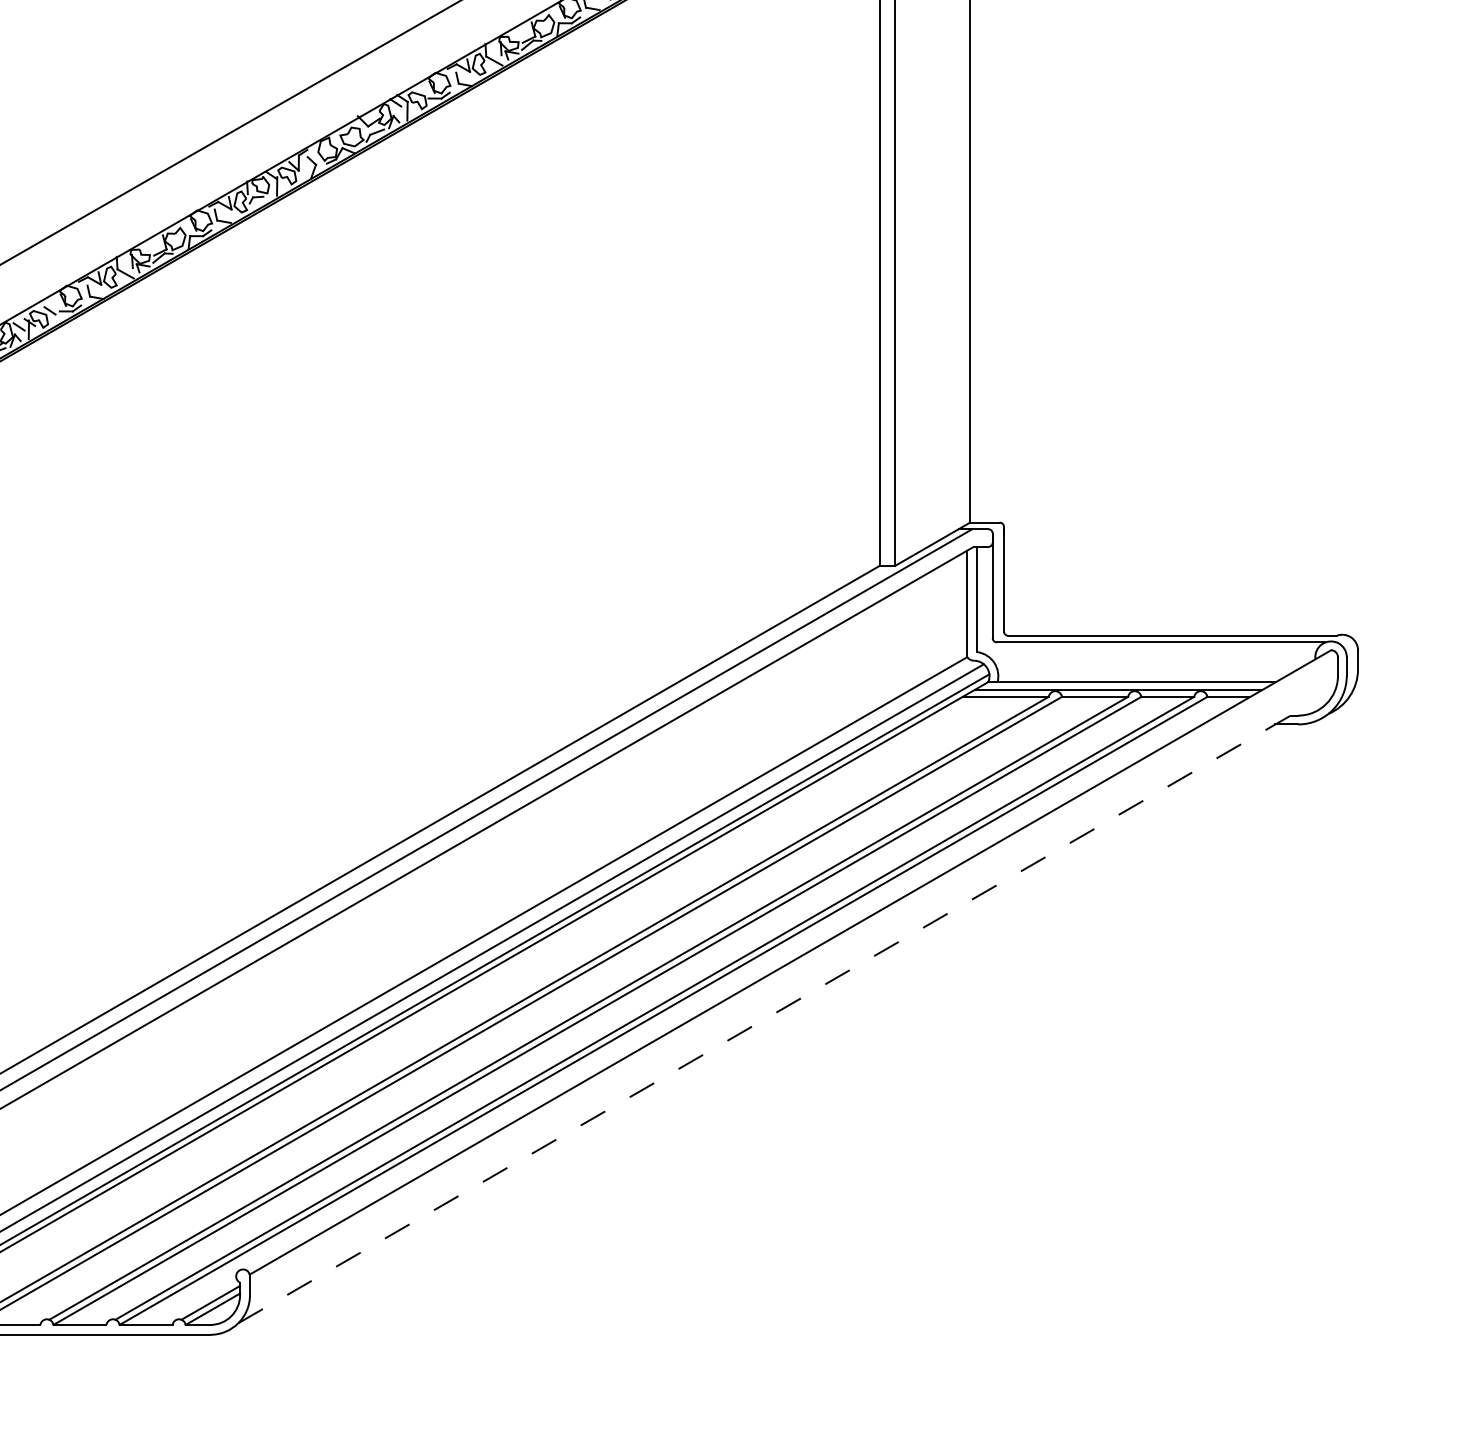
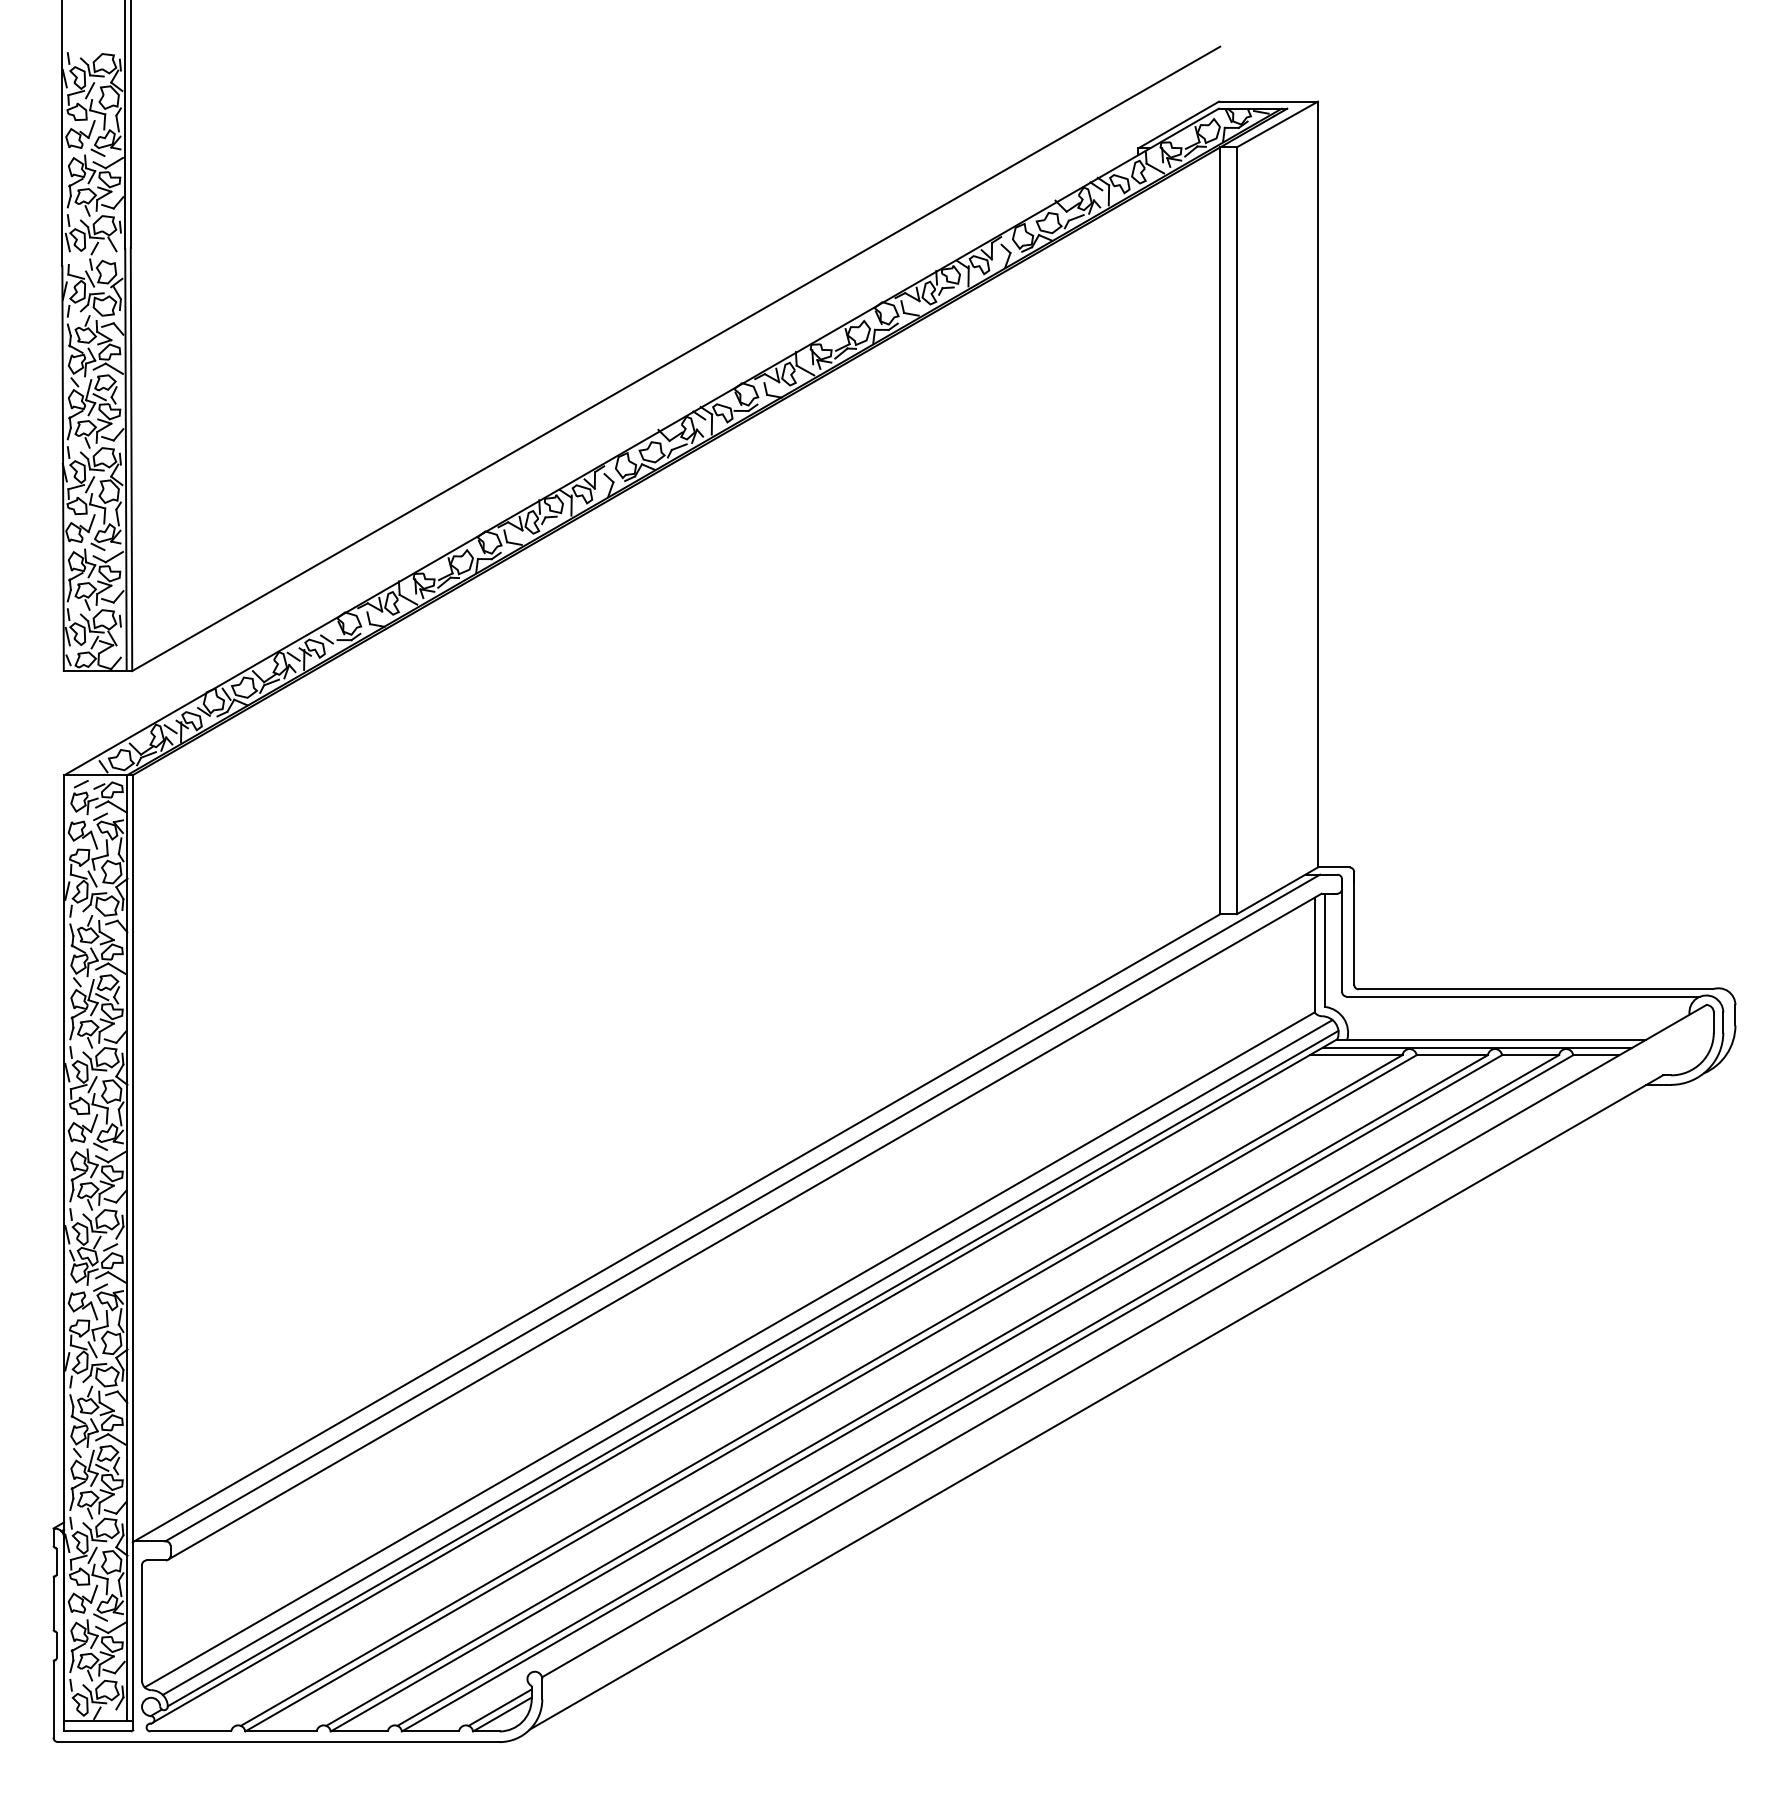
line: (764, 1019) -> (1096, 1402), dashed -> solid

